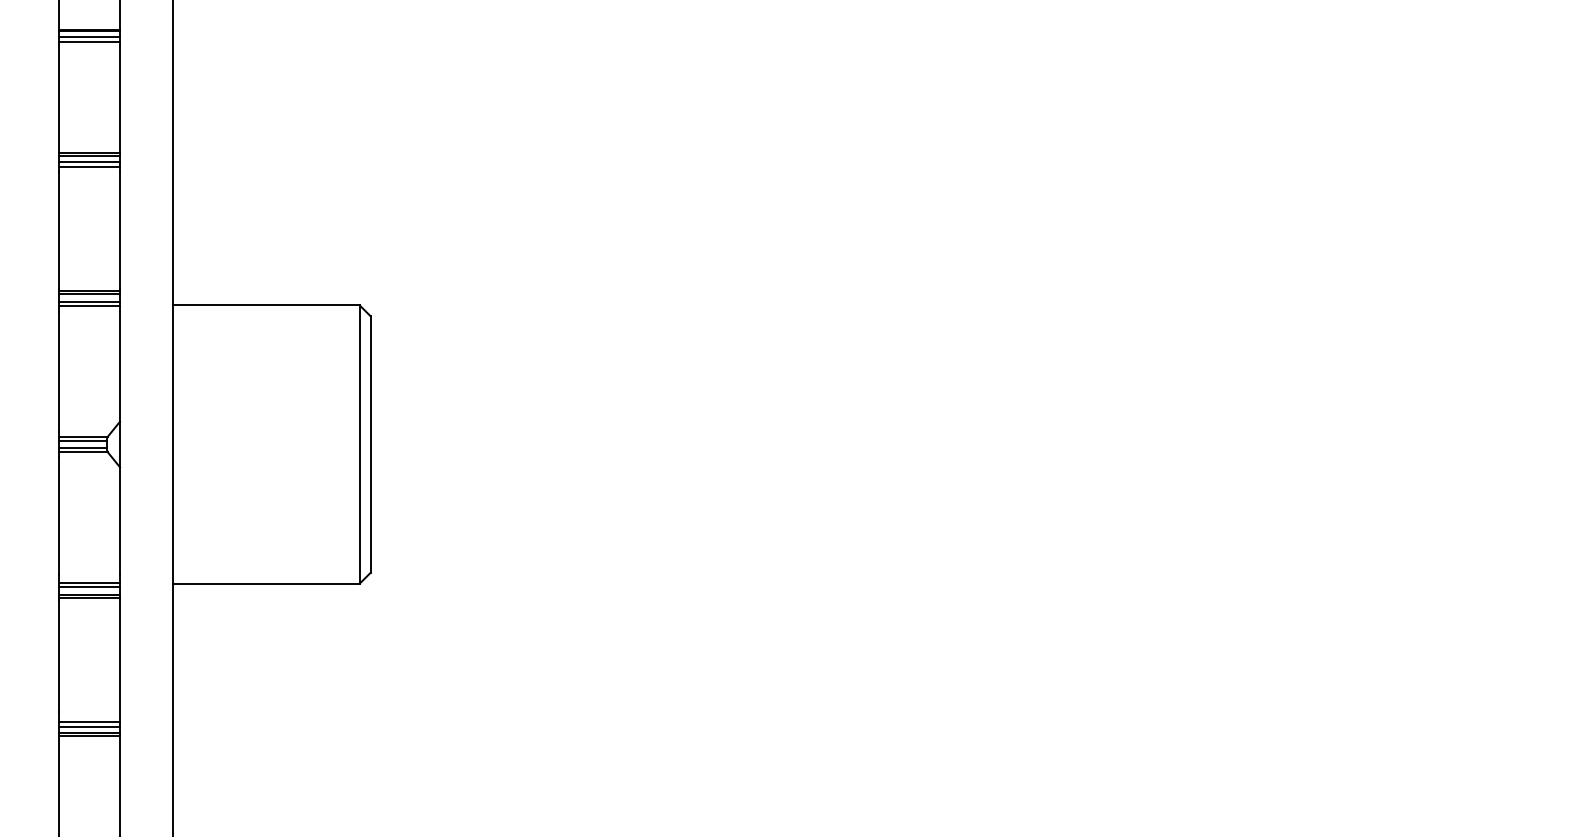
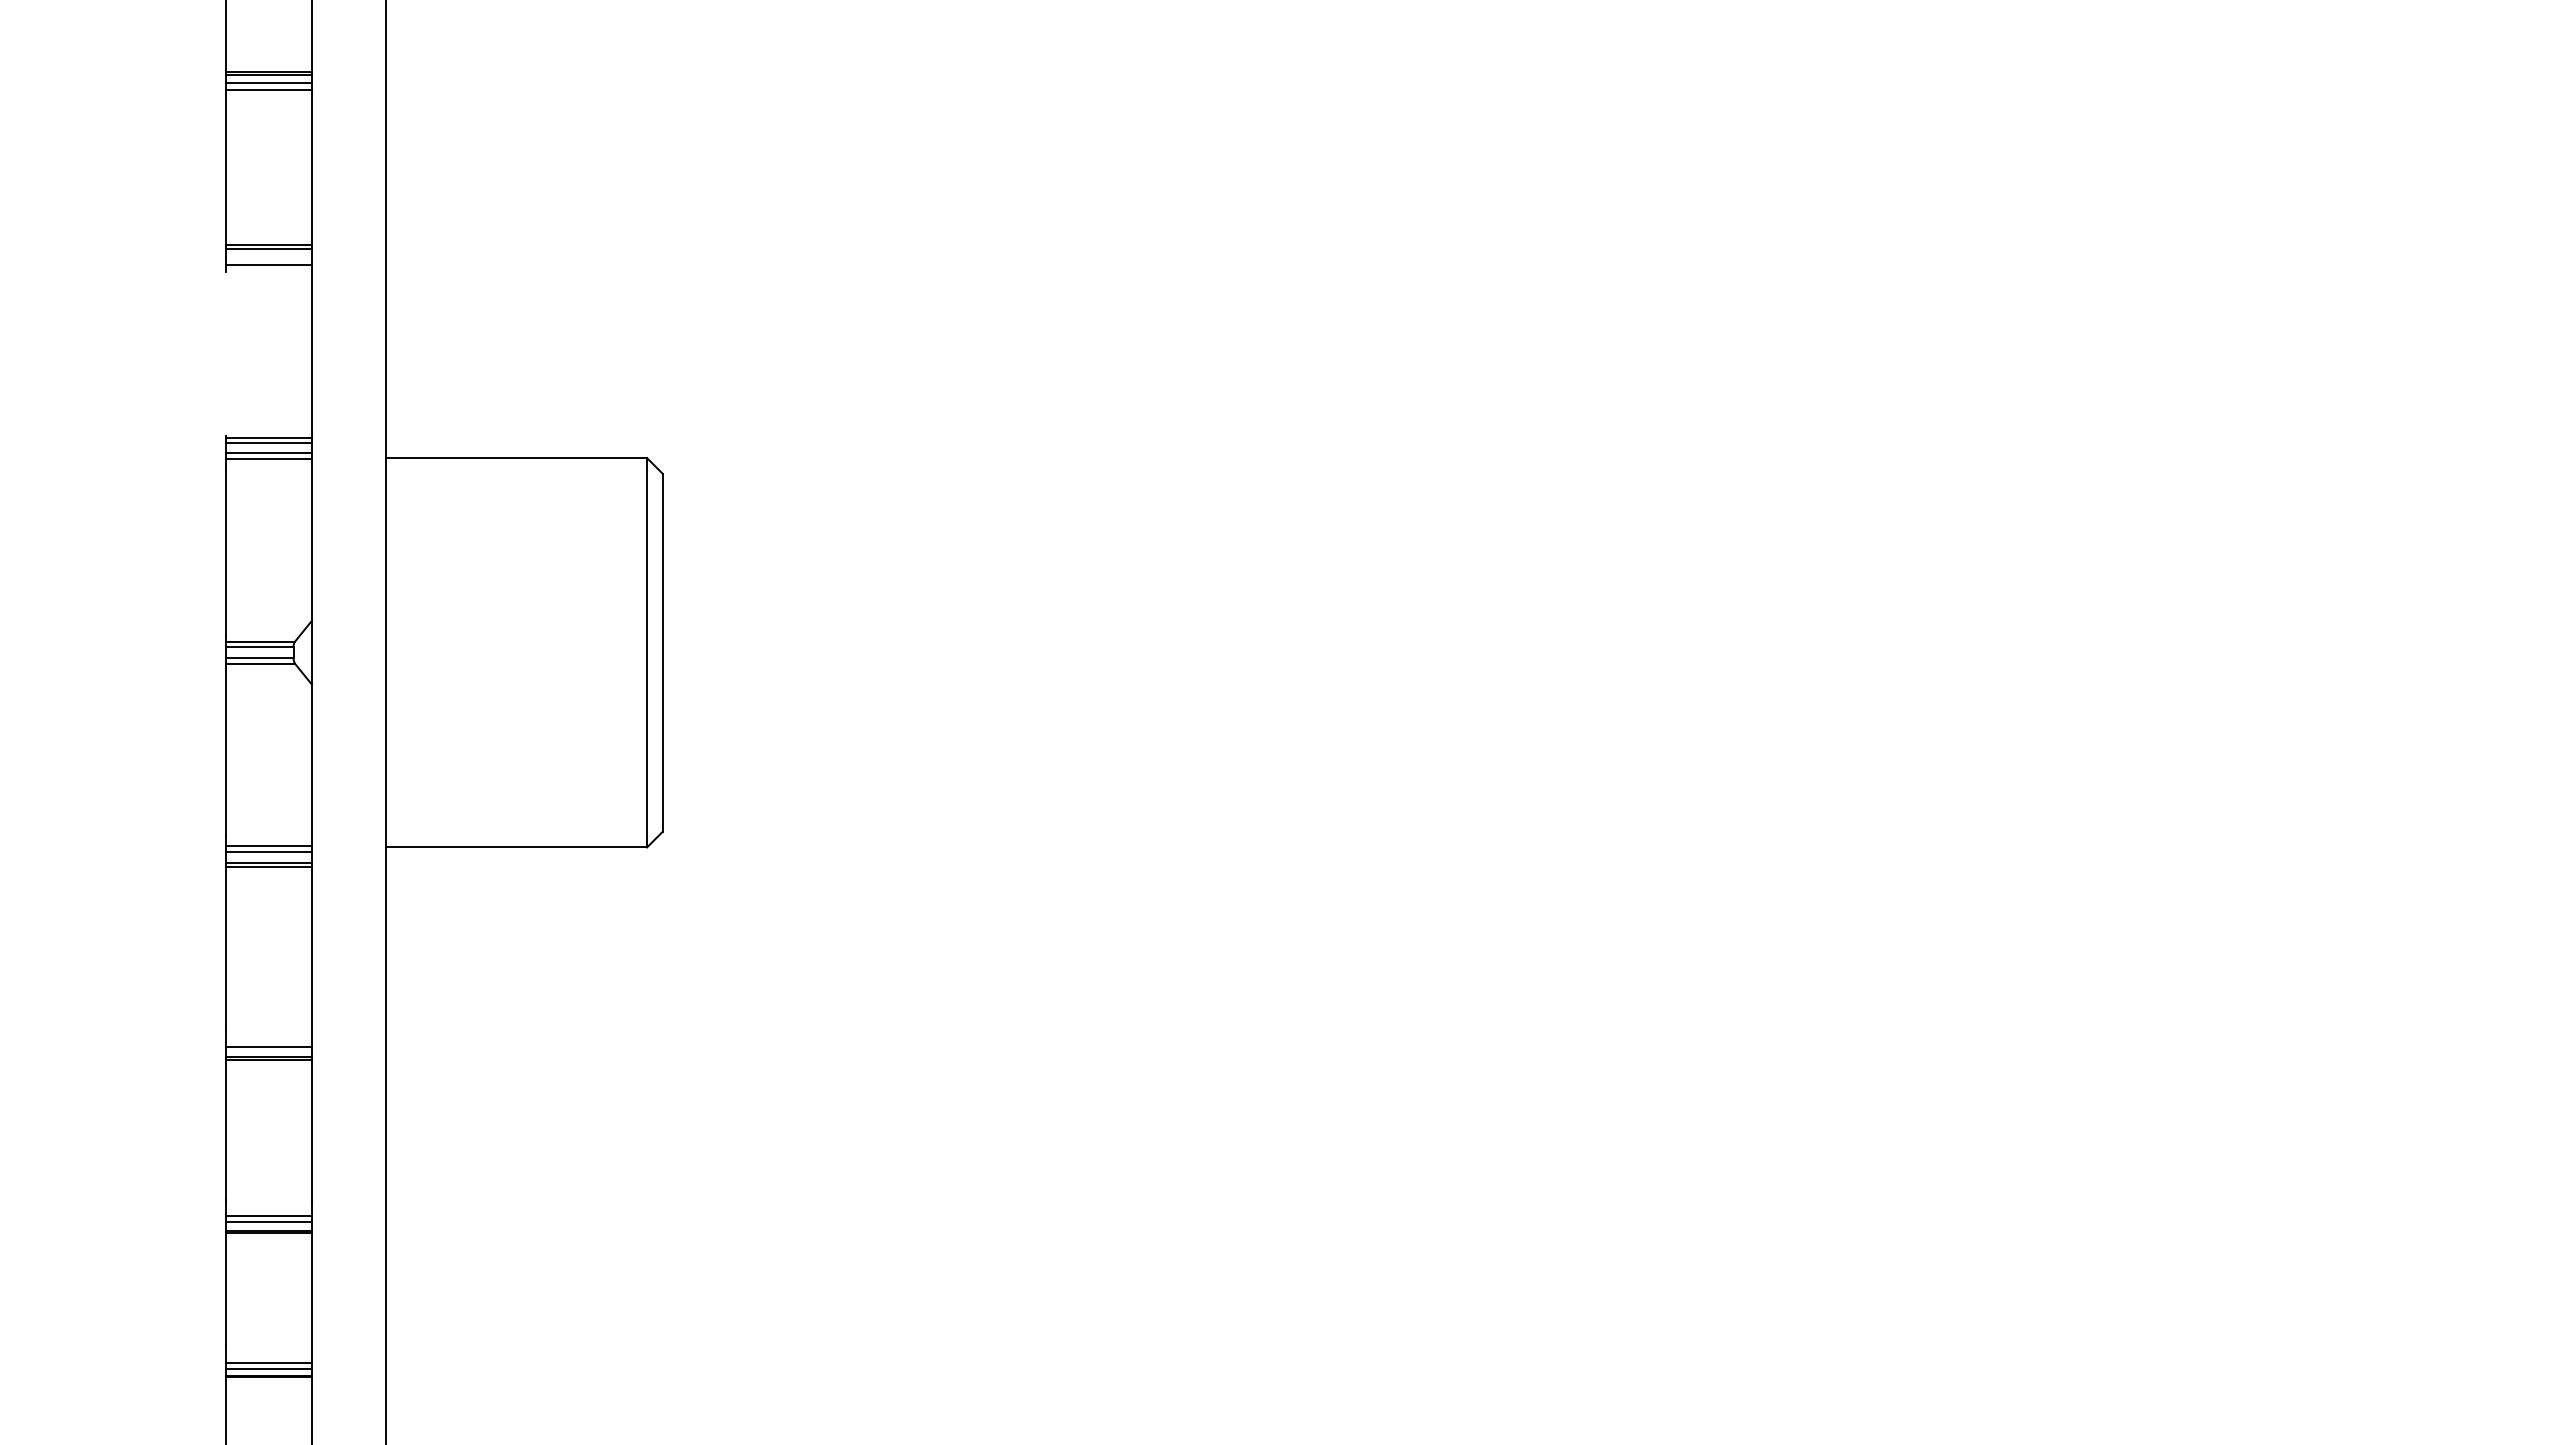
line: (88, 162) -> (268, 258), removed
line: (58, 230) -> (226, 353), removed
line: (88, 721) -> (268, 1040), removed

